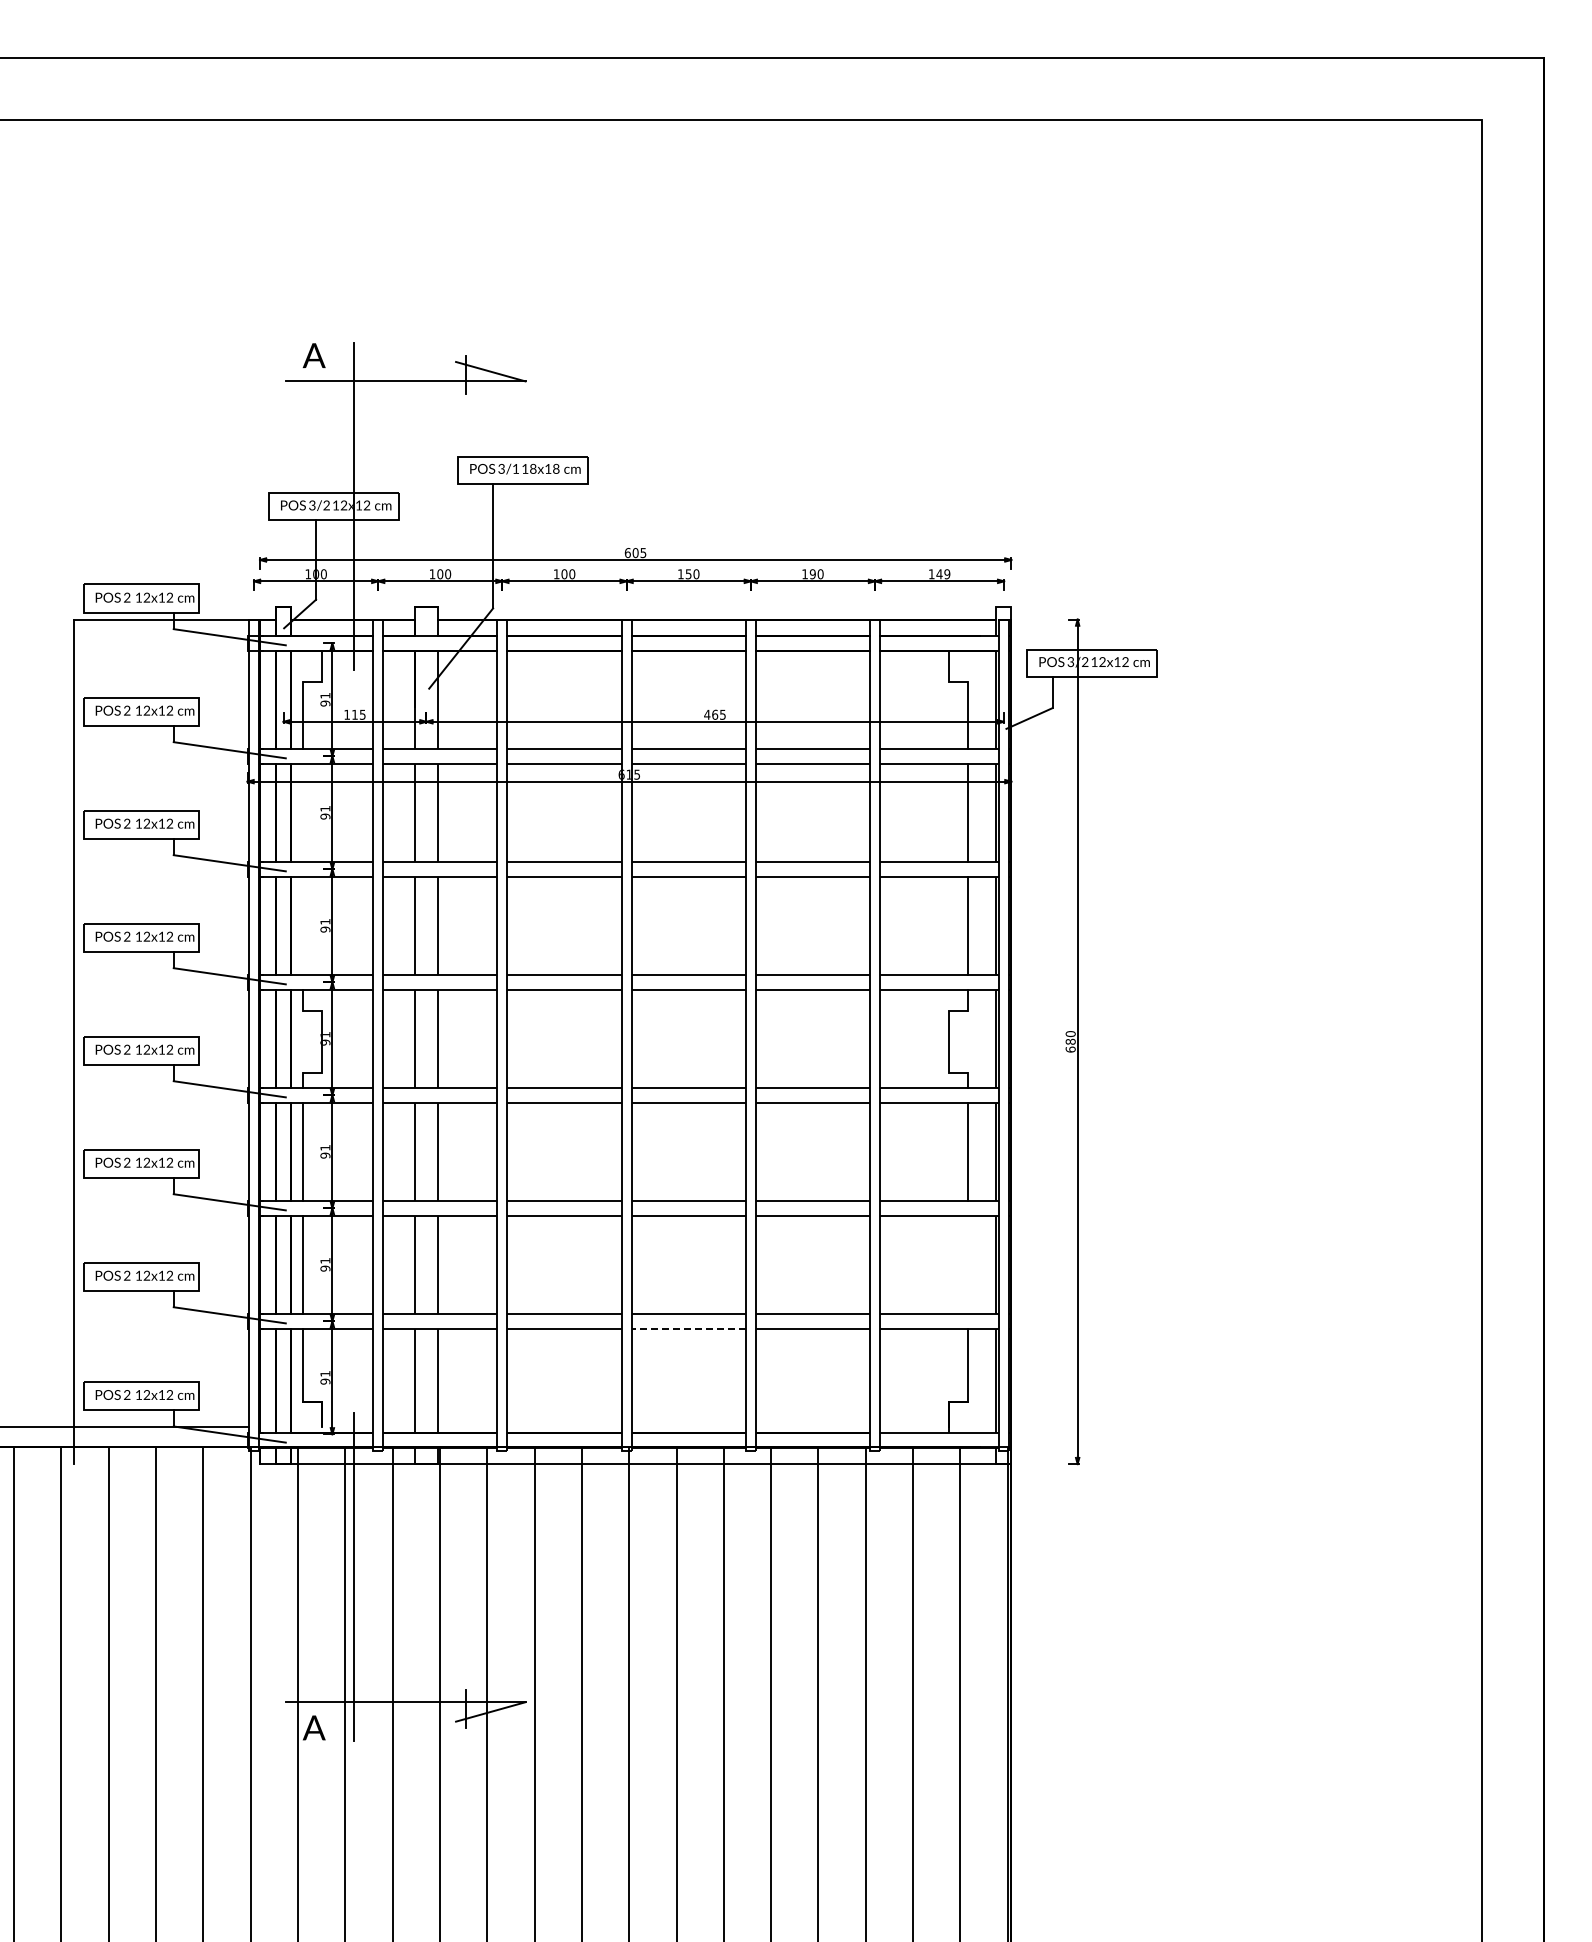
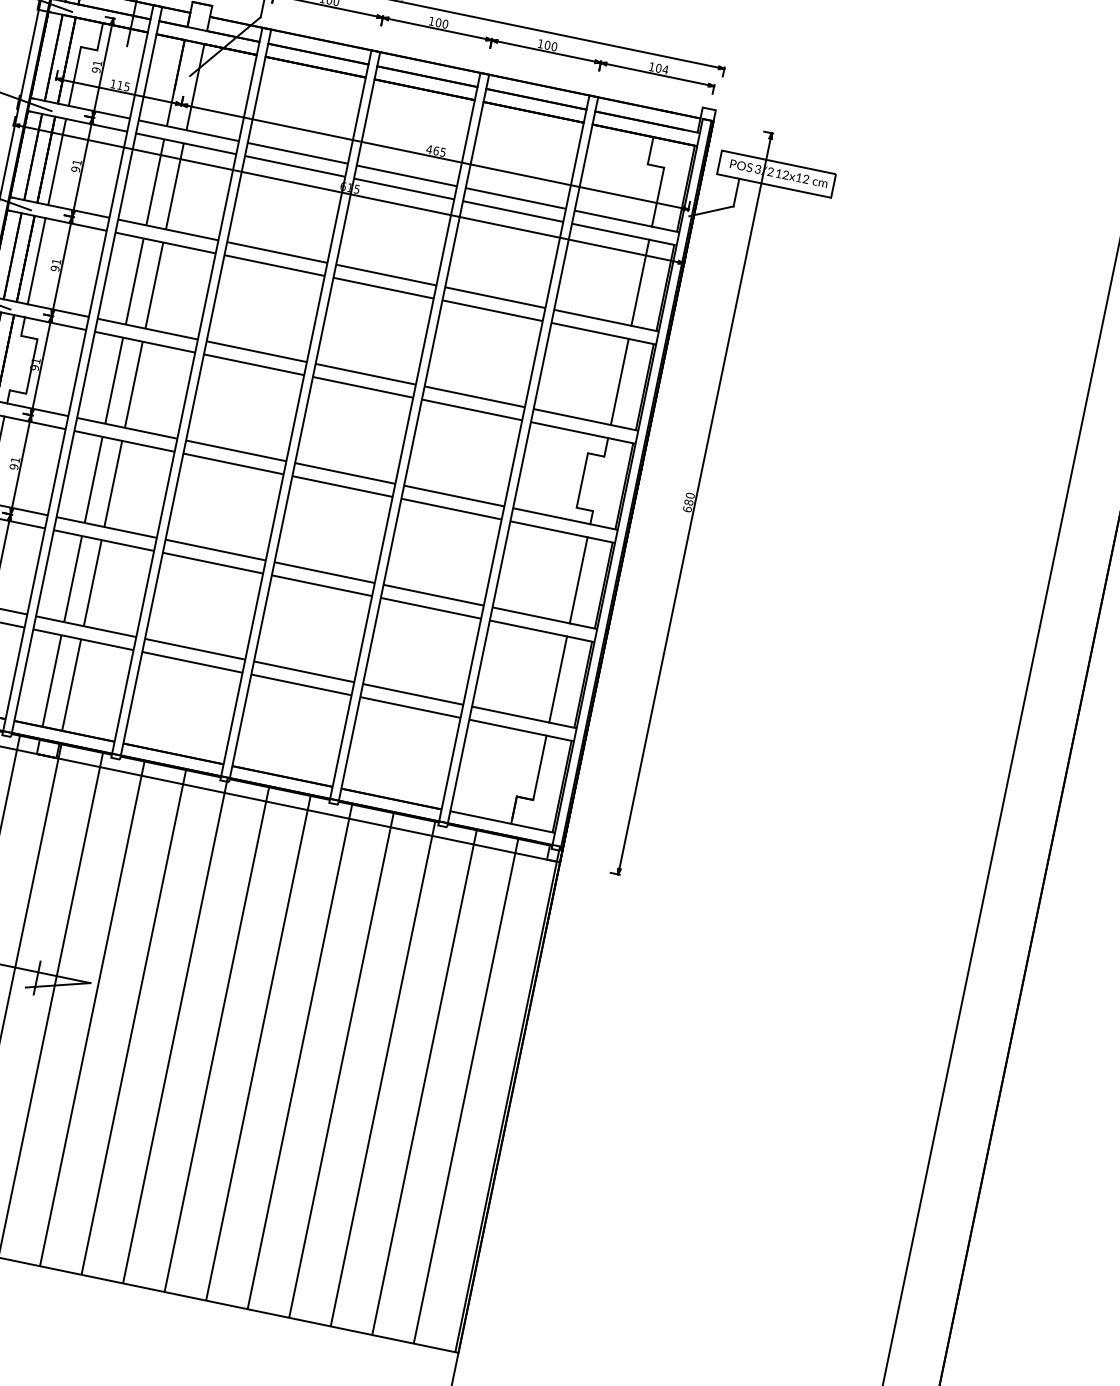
text: (688, 574) -> (438, 22), 150 -> 100
text: (812, 574) -> (547, 45), 190 -> 100
text: (943, 574) -> (662, 69), 149 -> 104
line: (303, 812) -> (57, 161), added
line: (303, 925) -> (36, 261), added
line: (967, 1264) -> (557, 679), added
line: (688, 1328) -> (301, 684), dashed -> solid

